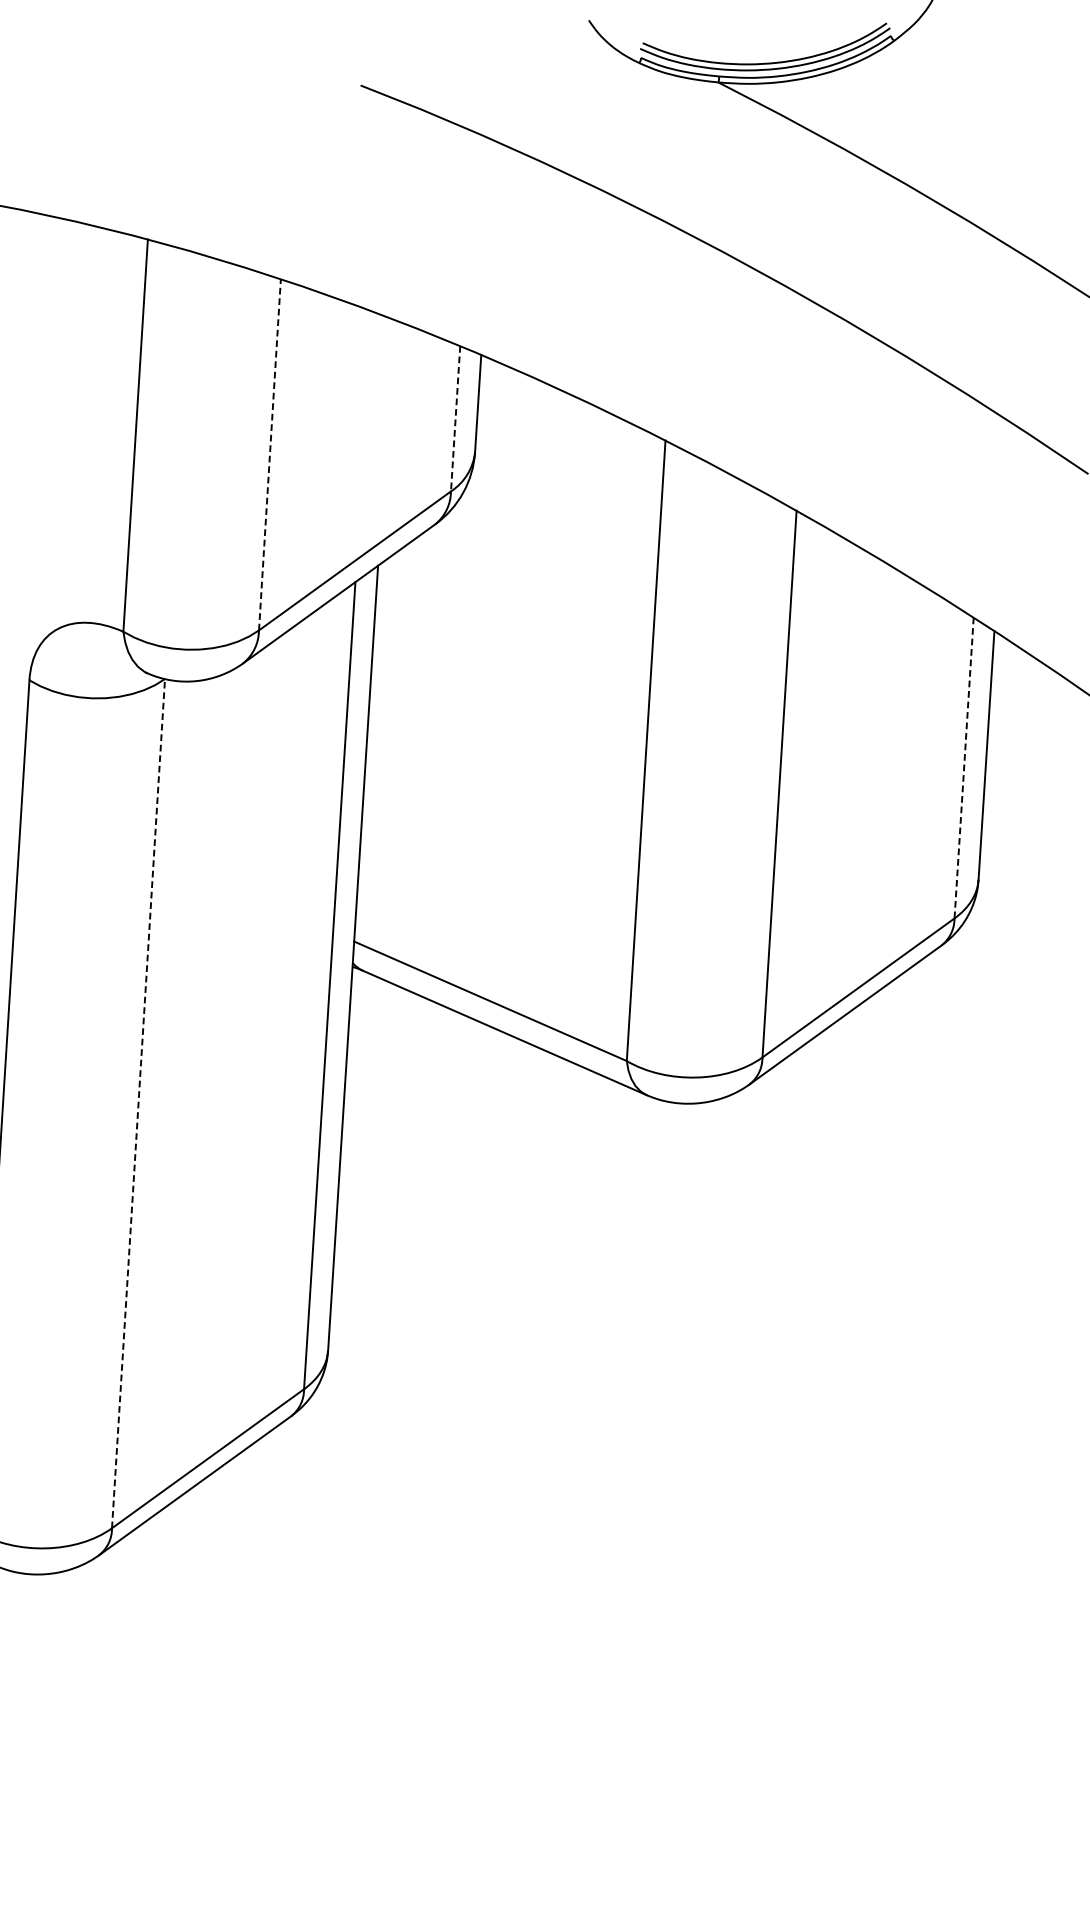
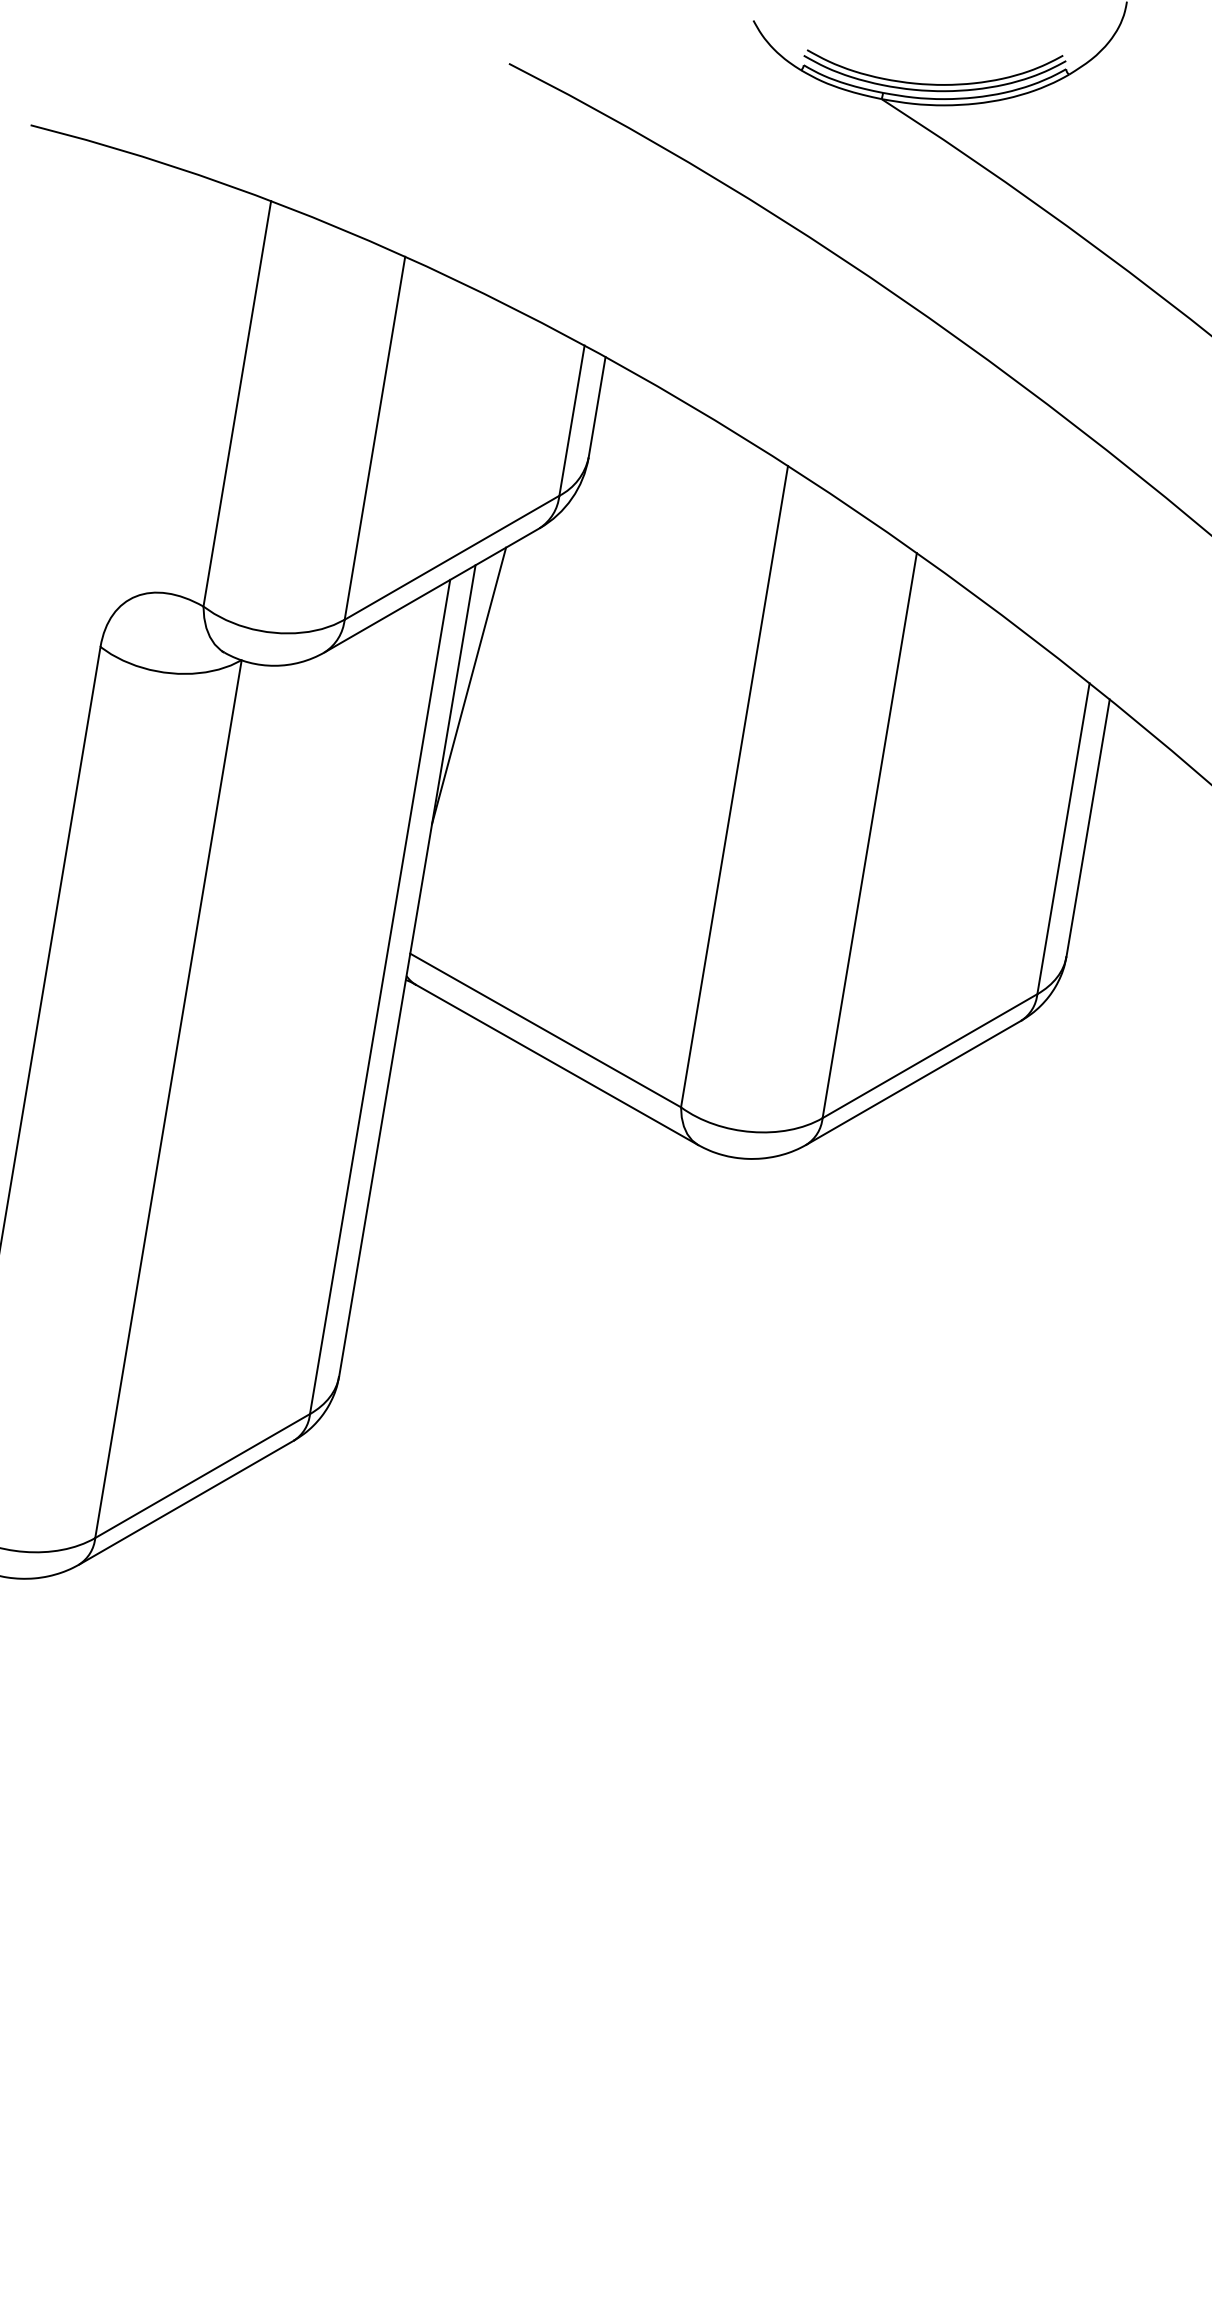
line: (455, 419) -> (571, 421), dashed -> solid
line: (270, 454) -> (375, 437), dashed -> solid
line: (384, 680) -> (469, 685), added
line: (964, 767) -> (1063, 838), dashed -> solid
line: (138, 1103) -> (168, 1099), dashed -> solid

